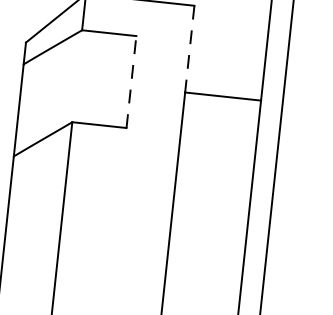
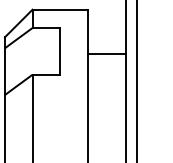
line: (189, 50) -> (87, 32), dashed -> solid
line: (132, 80) -> (60, 50), dashed -> solid

